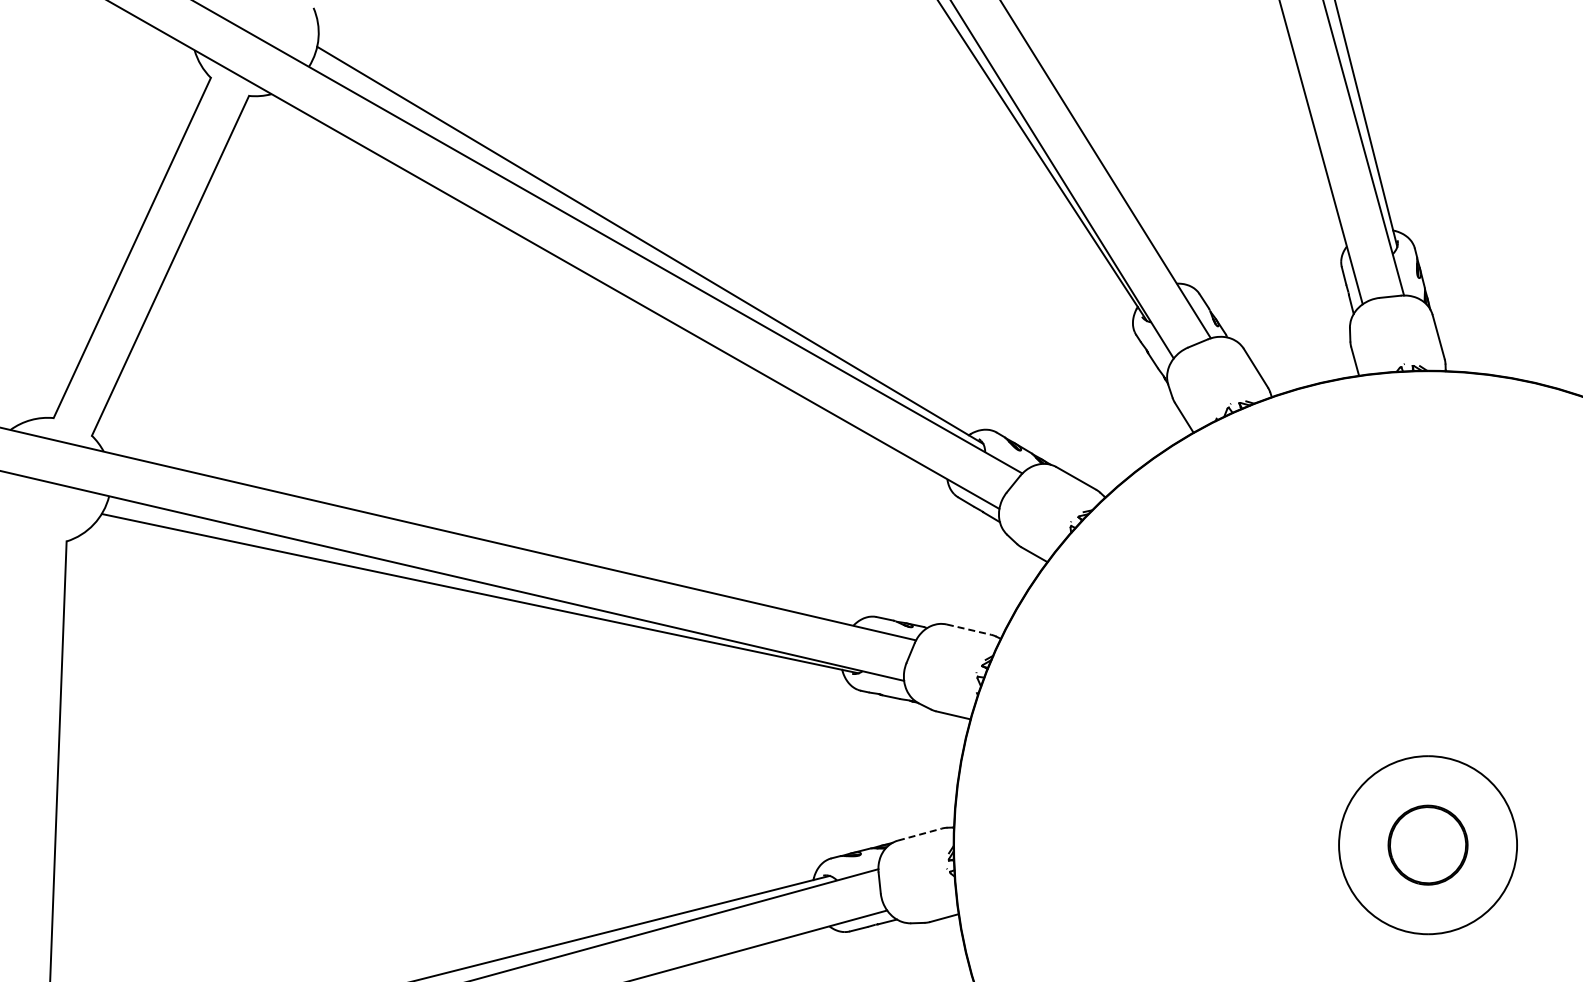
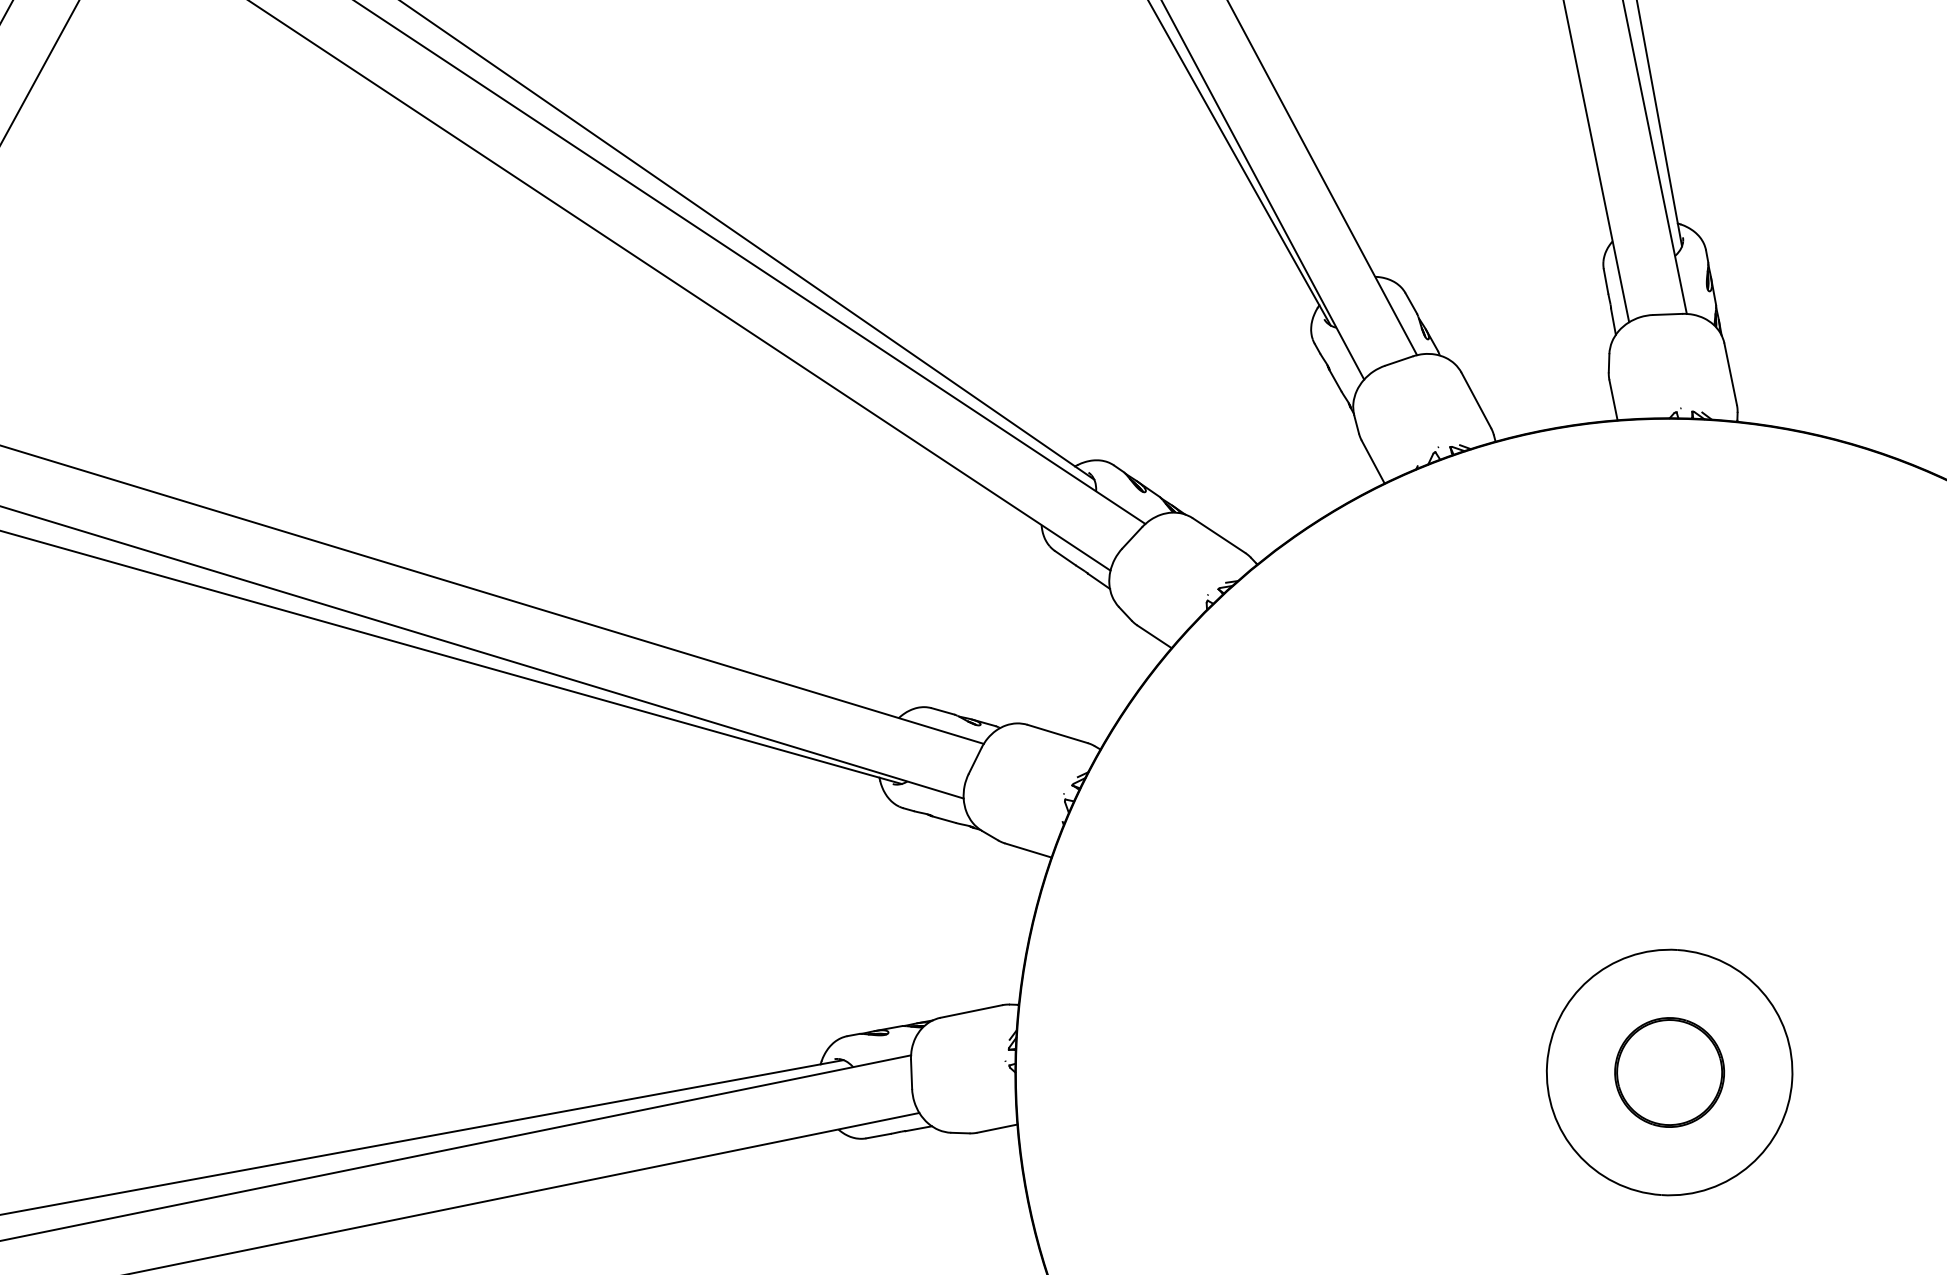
line: (969, 629) -> (1058, 733), dashed -> solid
line: (919, 834) -> (970, 1011), dashed -> solid

